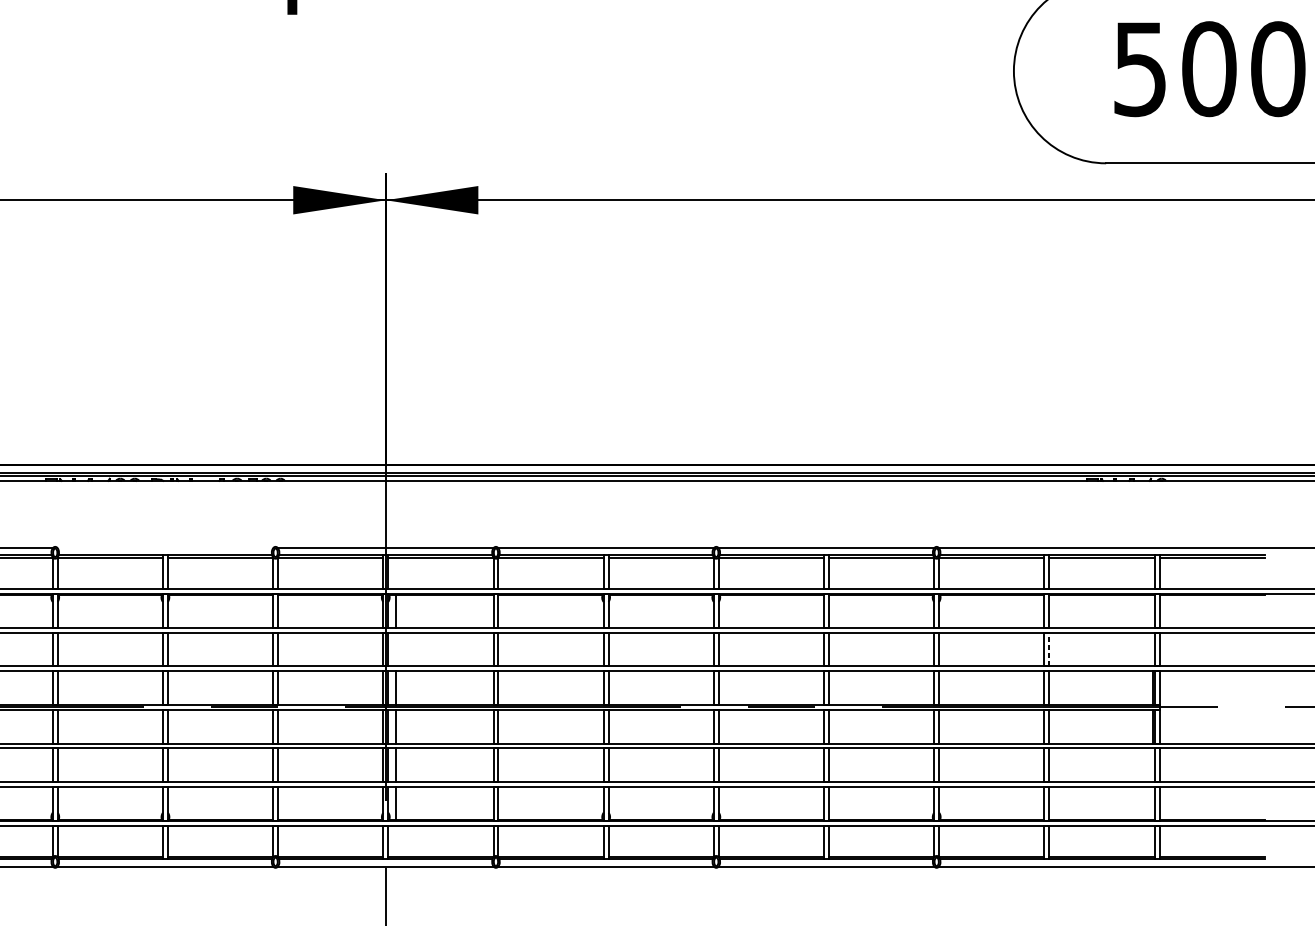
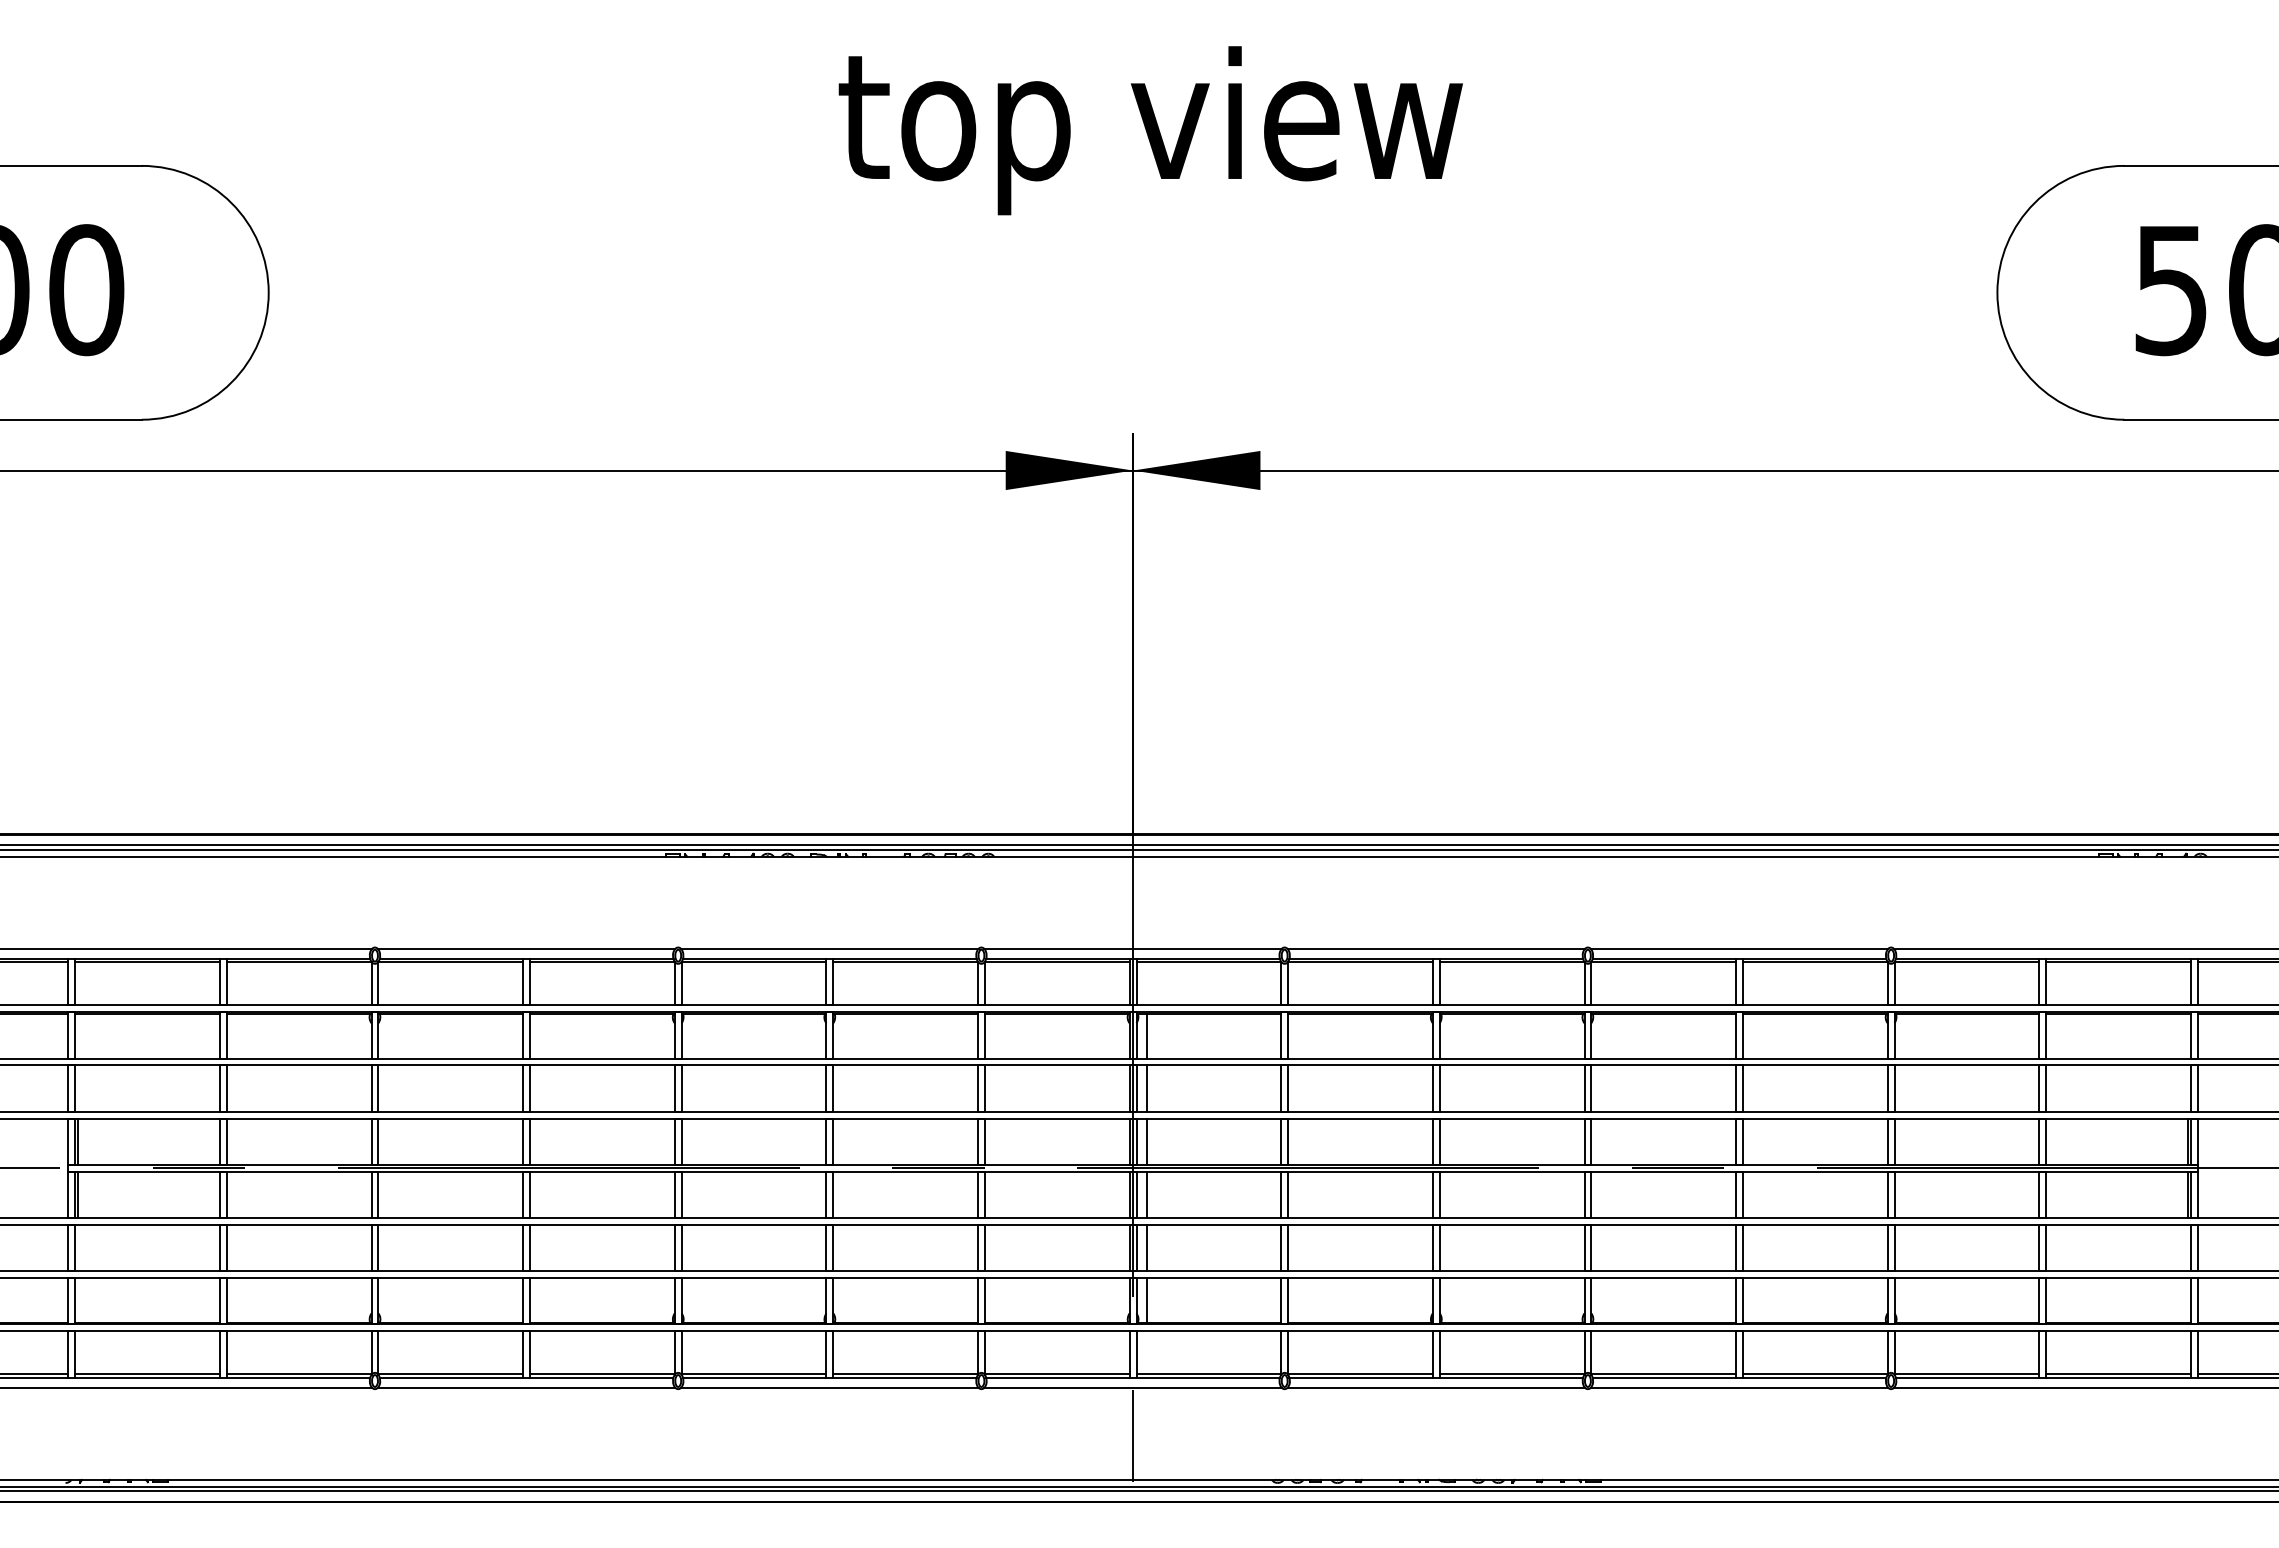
line: (165, 547) -> (829, 948), added
line: (395, 649) -> (1146, 1088), added
line: (1049, 649) -> (2046, 1088), dashed -> solid

